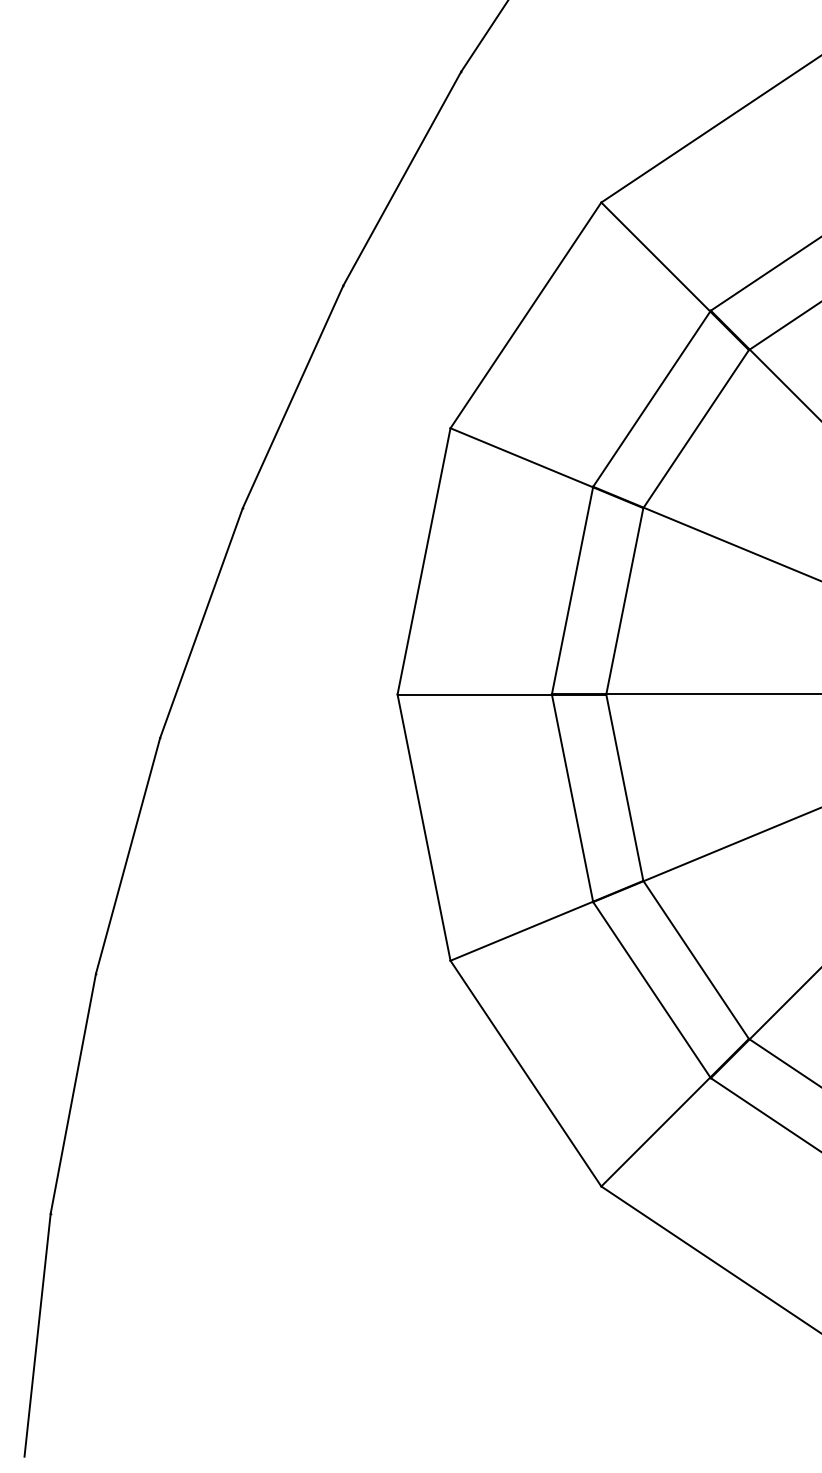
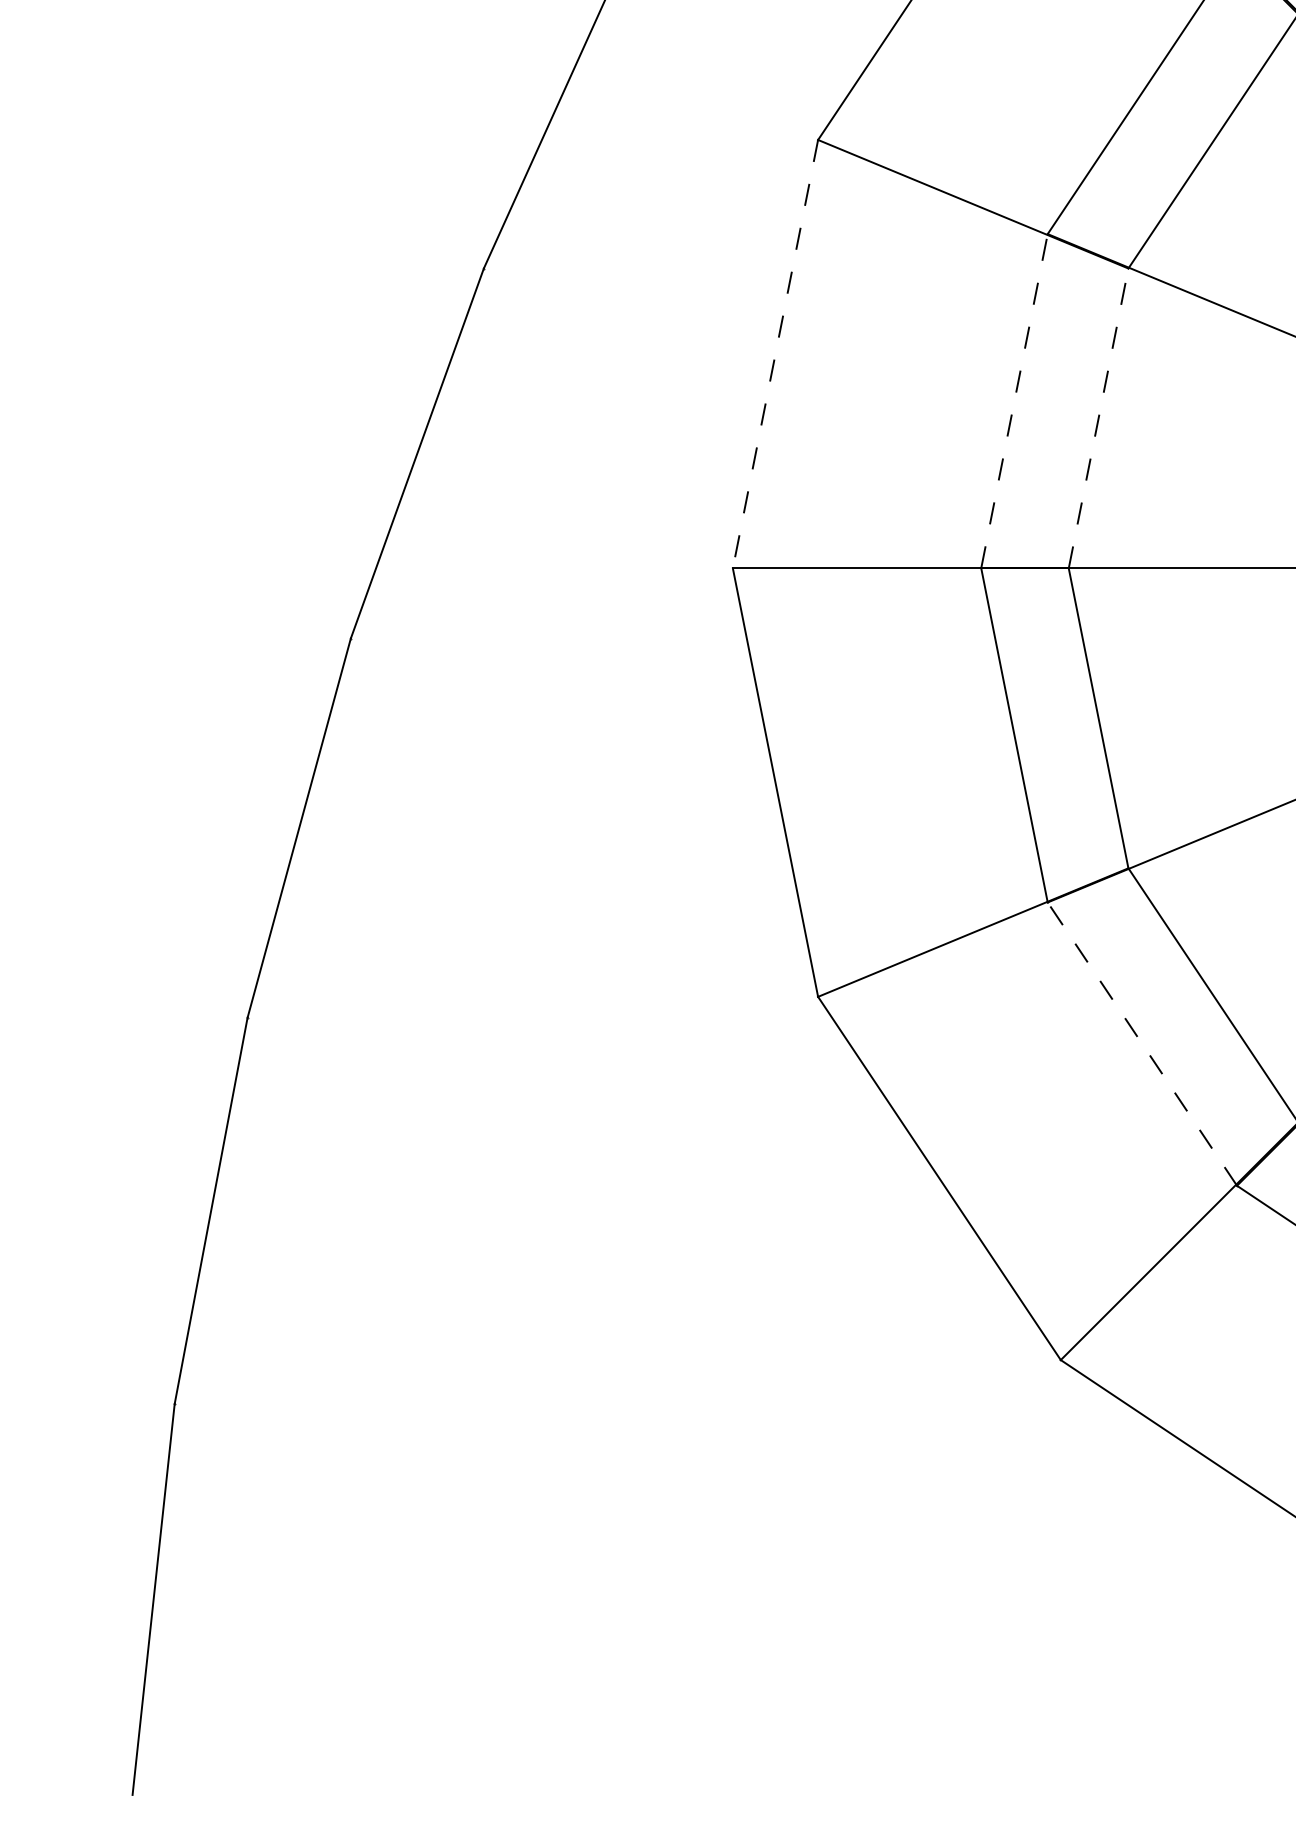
line: (424, 561) -> (776, 354), solid -> dashed
line: (572, 590) -> (1014, 401), solid -> dashed
line: (624, 600) -> (1098, 417), solid -> dashed
line: (652, 990) -> (1143, 1044), solid -> dashed

